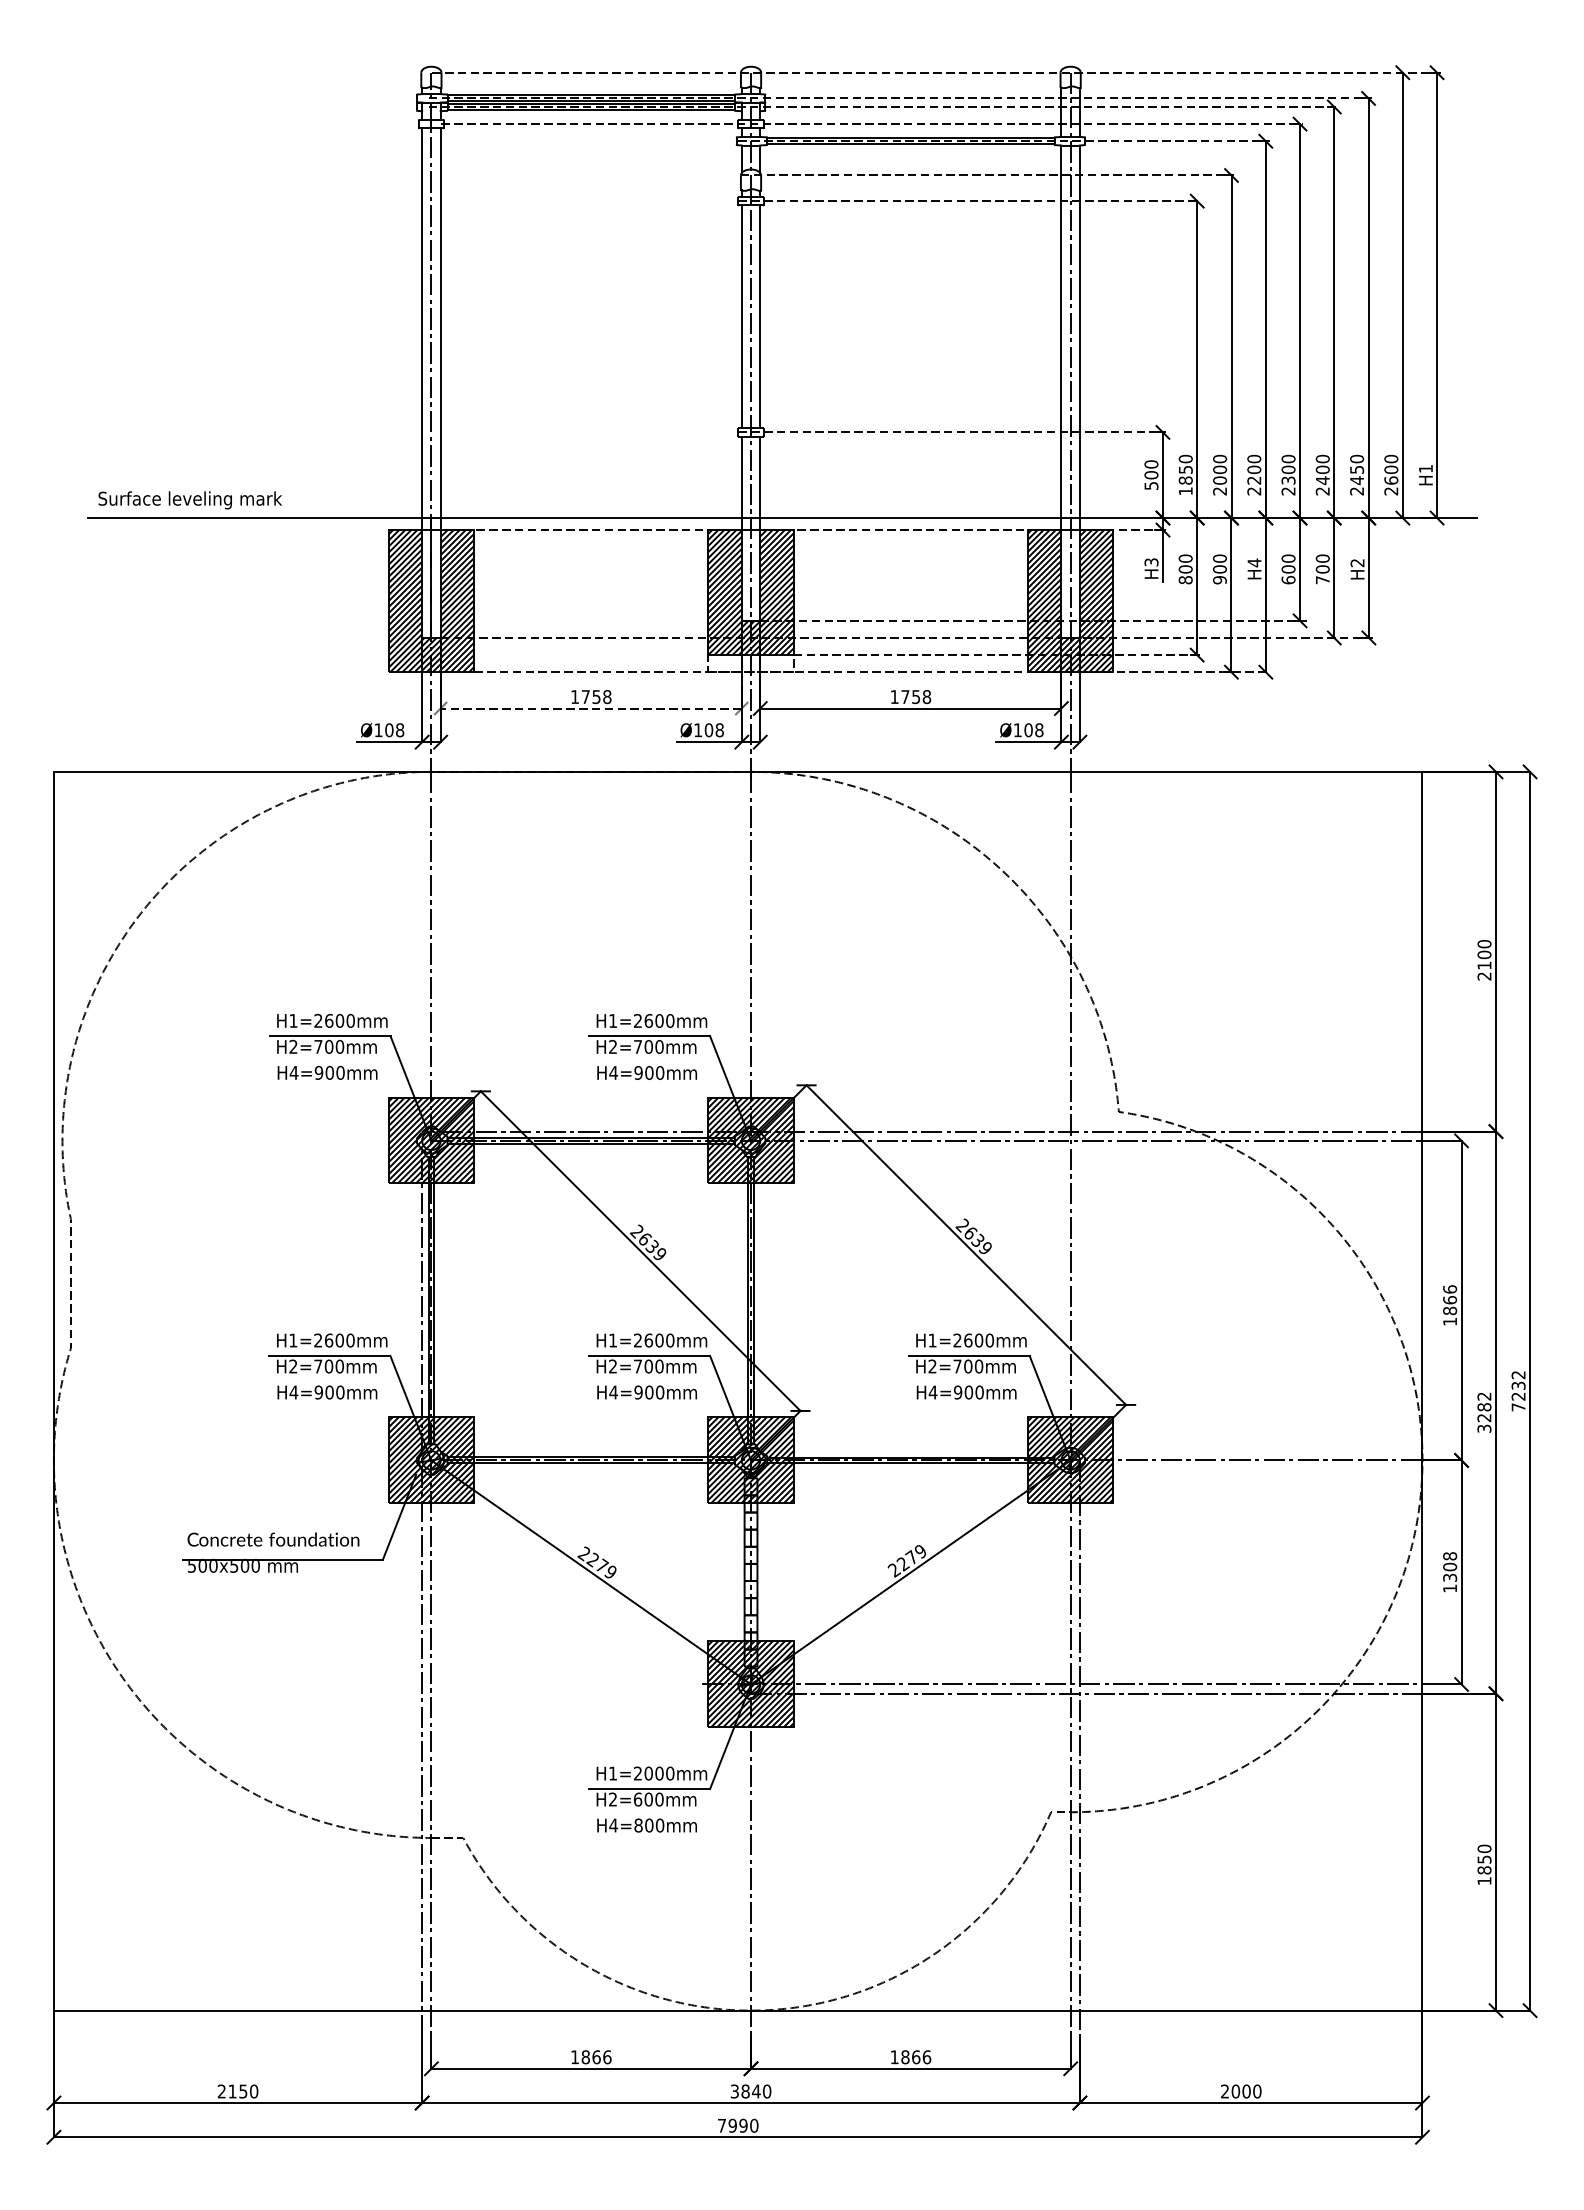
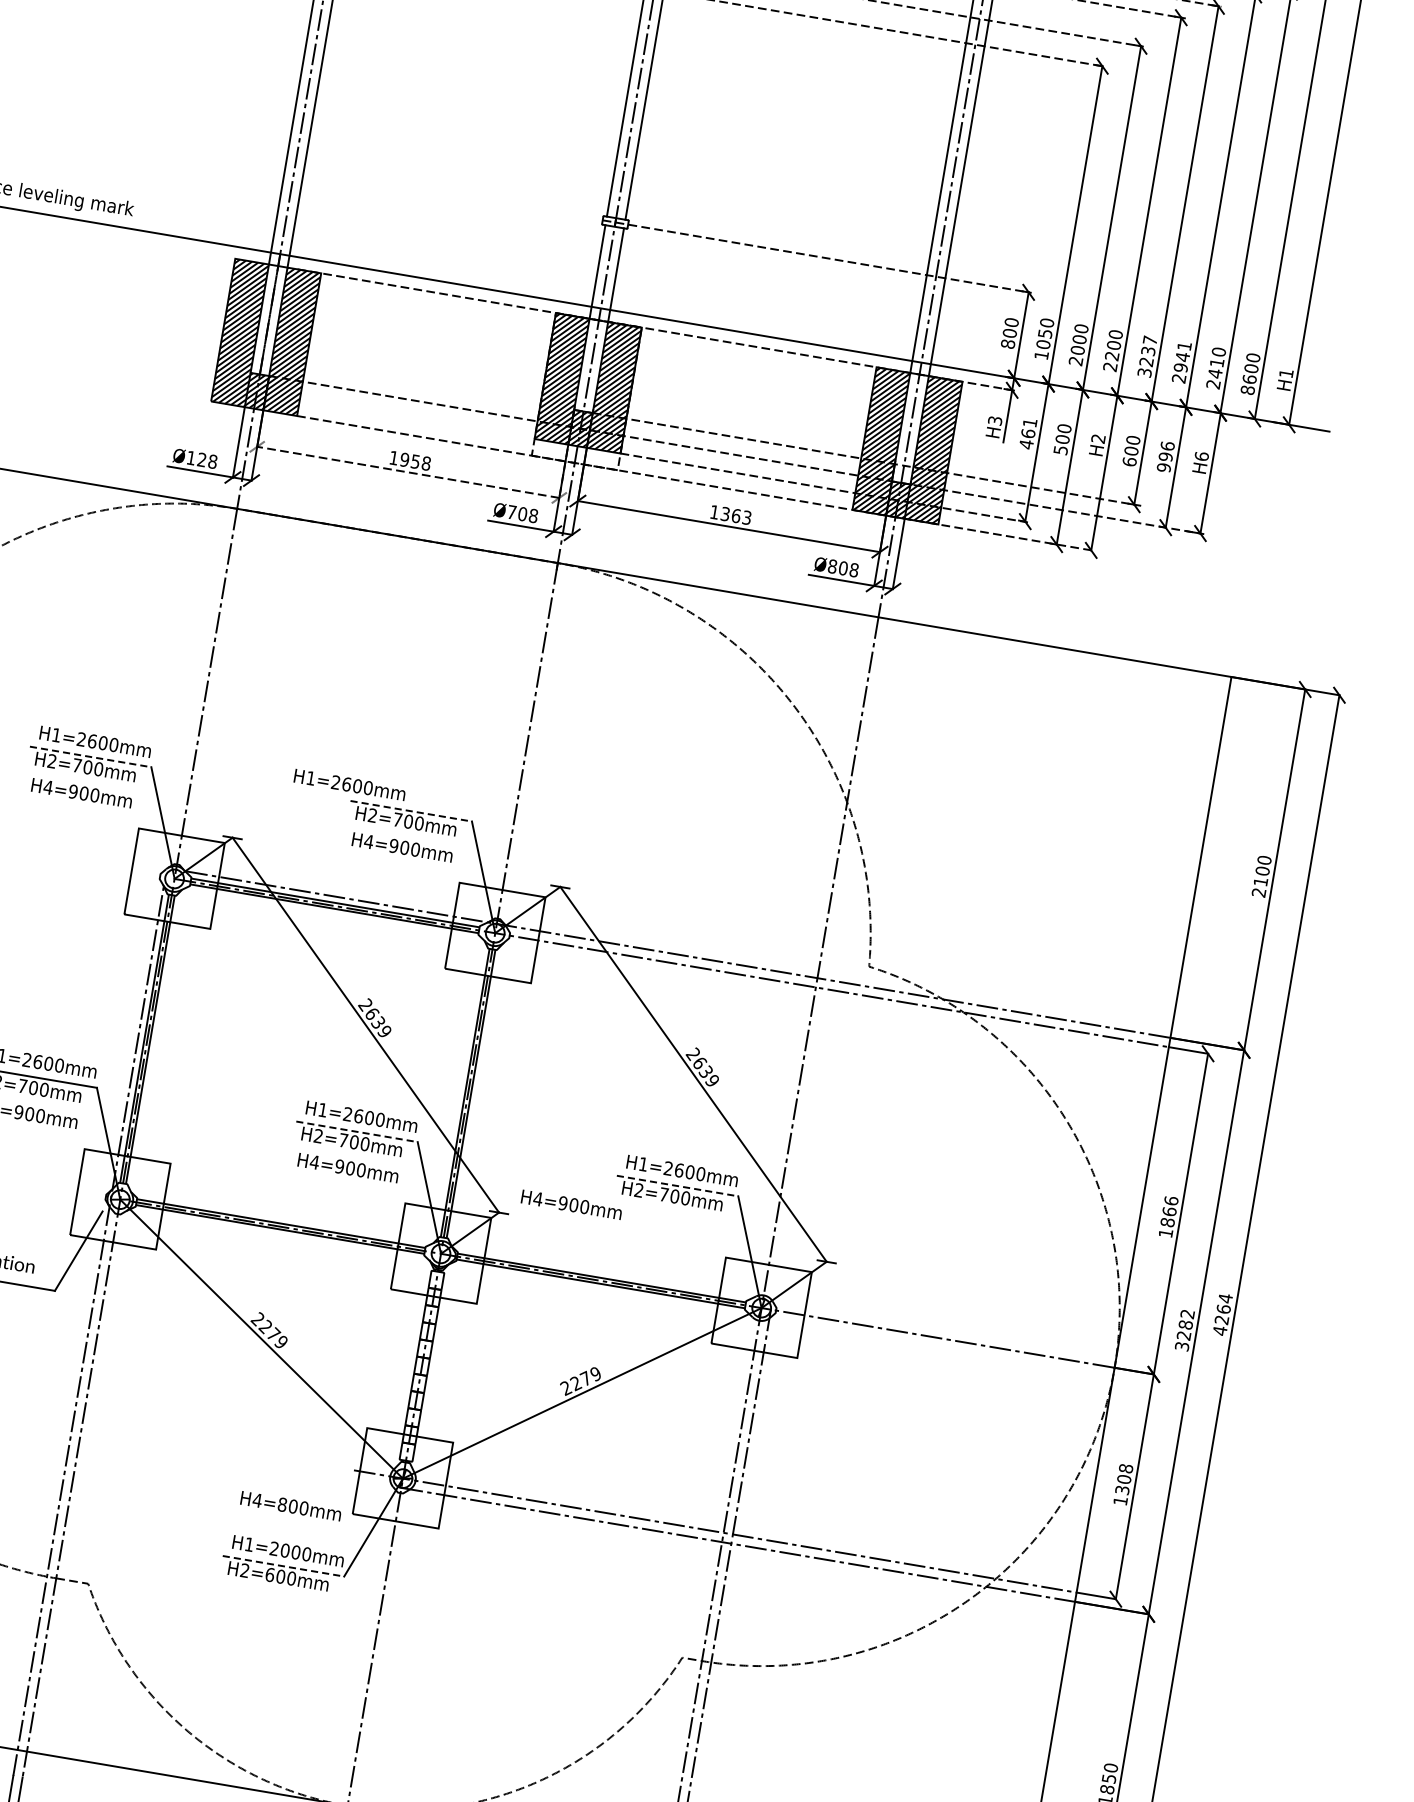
text: (1322, 469) -> (1182, 356), 2400 -> 2941
text: (1357, 469) -> (1217, 362), 2450 -> 2410
text: (1288, 474) -> (1147, 355), 2300 -> 3237
text: (1185, 480) -> (1043, 344), 1850 -> 1050
text: (1151, 485) -> (1008, 343), 500 -> 800
text: (1391, 491) -> (1247, 390), 2600 -> 8600
text: (1254, 562) -> (1098, 438), H4 -> H2
text: (1357, 562) -> (1201, 455), H2 -> H6
text: (1185, 569) -> (1028, 433), 800 -> 461
text: (1322, 569) -> (1165, 456), 700 -> 996
text: (1219, 580) -> (1060, 450), 900 -> 500
text: (585, 697) -> (404, 460), 1758 -> 1958
text: (916, 697) -> (736, 516), 1758 -> 1363
text: (389, 730) -> (202, 460), Ø108 -> Ø128
text: (698, 730) -> (512, 512), Ø108 -> Ø708
text: (1017, 730) -> (832, 566), Ø108 -> Ø808
text: (651, 1020) -> (349, 784), moved
line: (330, 1036) -> (91, 757), solid -> dashed
line: (649, 1036) -> (411, 811), solid -> dashed
hatch: (431, 1140) -> (174, 878), removed
hatch: (750, 1140) -> (494, 932), removed
line: (649, 1355) -> (356, 1131), solid -> dashed
line: (969, 1355) -> (677, 1185), solid -> dashed
text: (1518, 1390) -> (1222, 1313), 7232 -> 4264
text: (966, 1392) -> (571, 1204), moved
hatch: (431, 1460) -> (120, 1199), removed
hatch: (750, 1460) -> (440, 1253), removed
hatch: (1070, 1460) -> (761, 1308), removed
hatch: (750, 1684) -> (402, 1478), removed
line: (649, 1788) -> (283, 1565), solid -> dashed
text: (646, 1825) -> (290, 1506), moved

